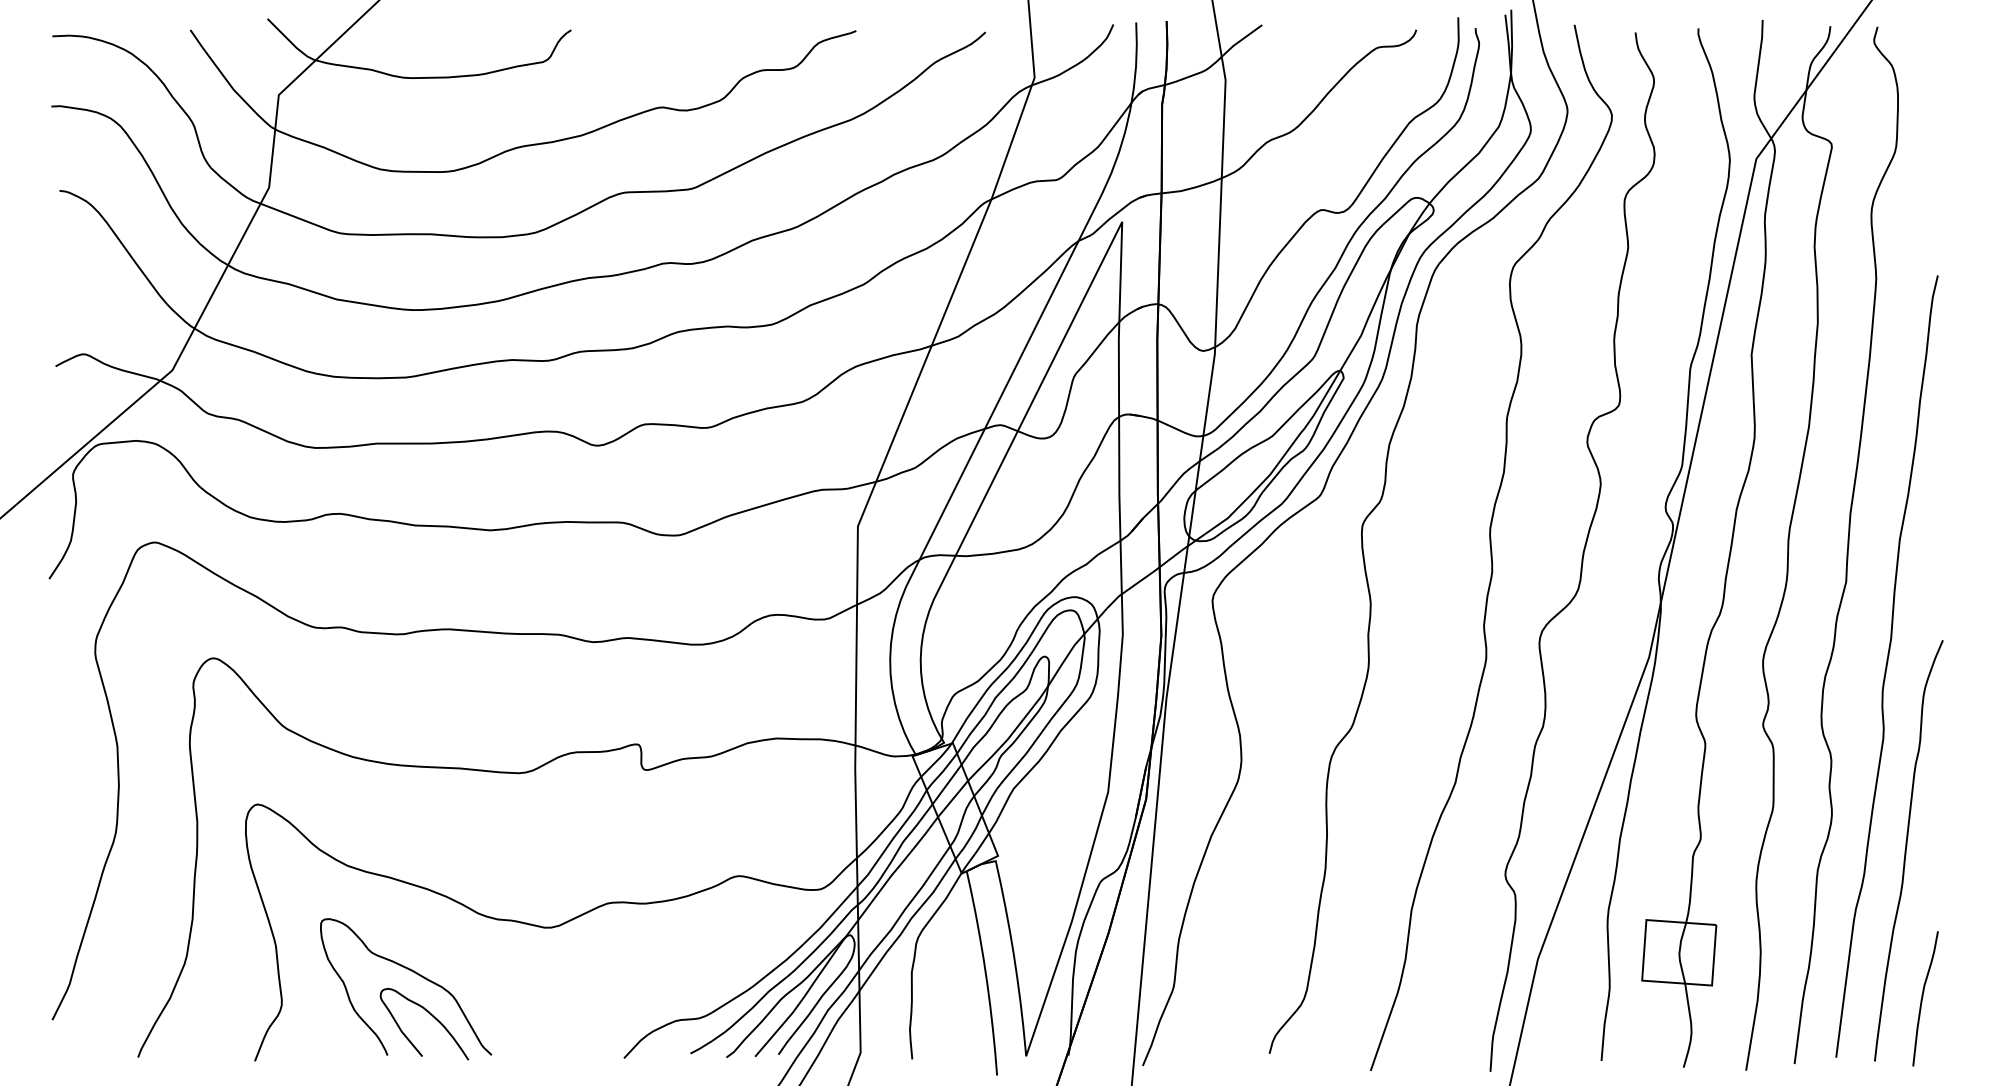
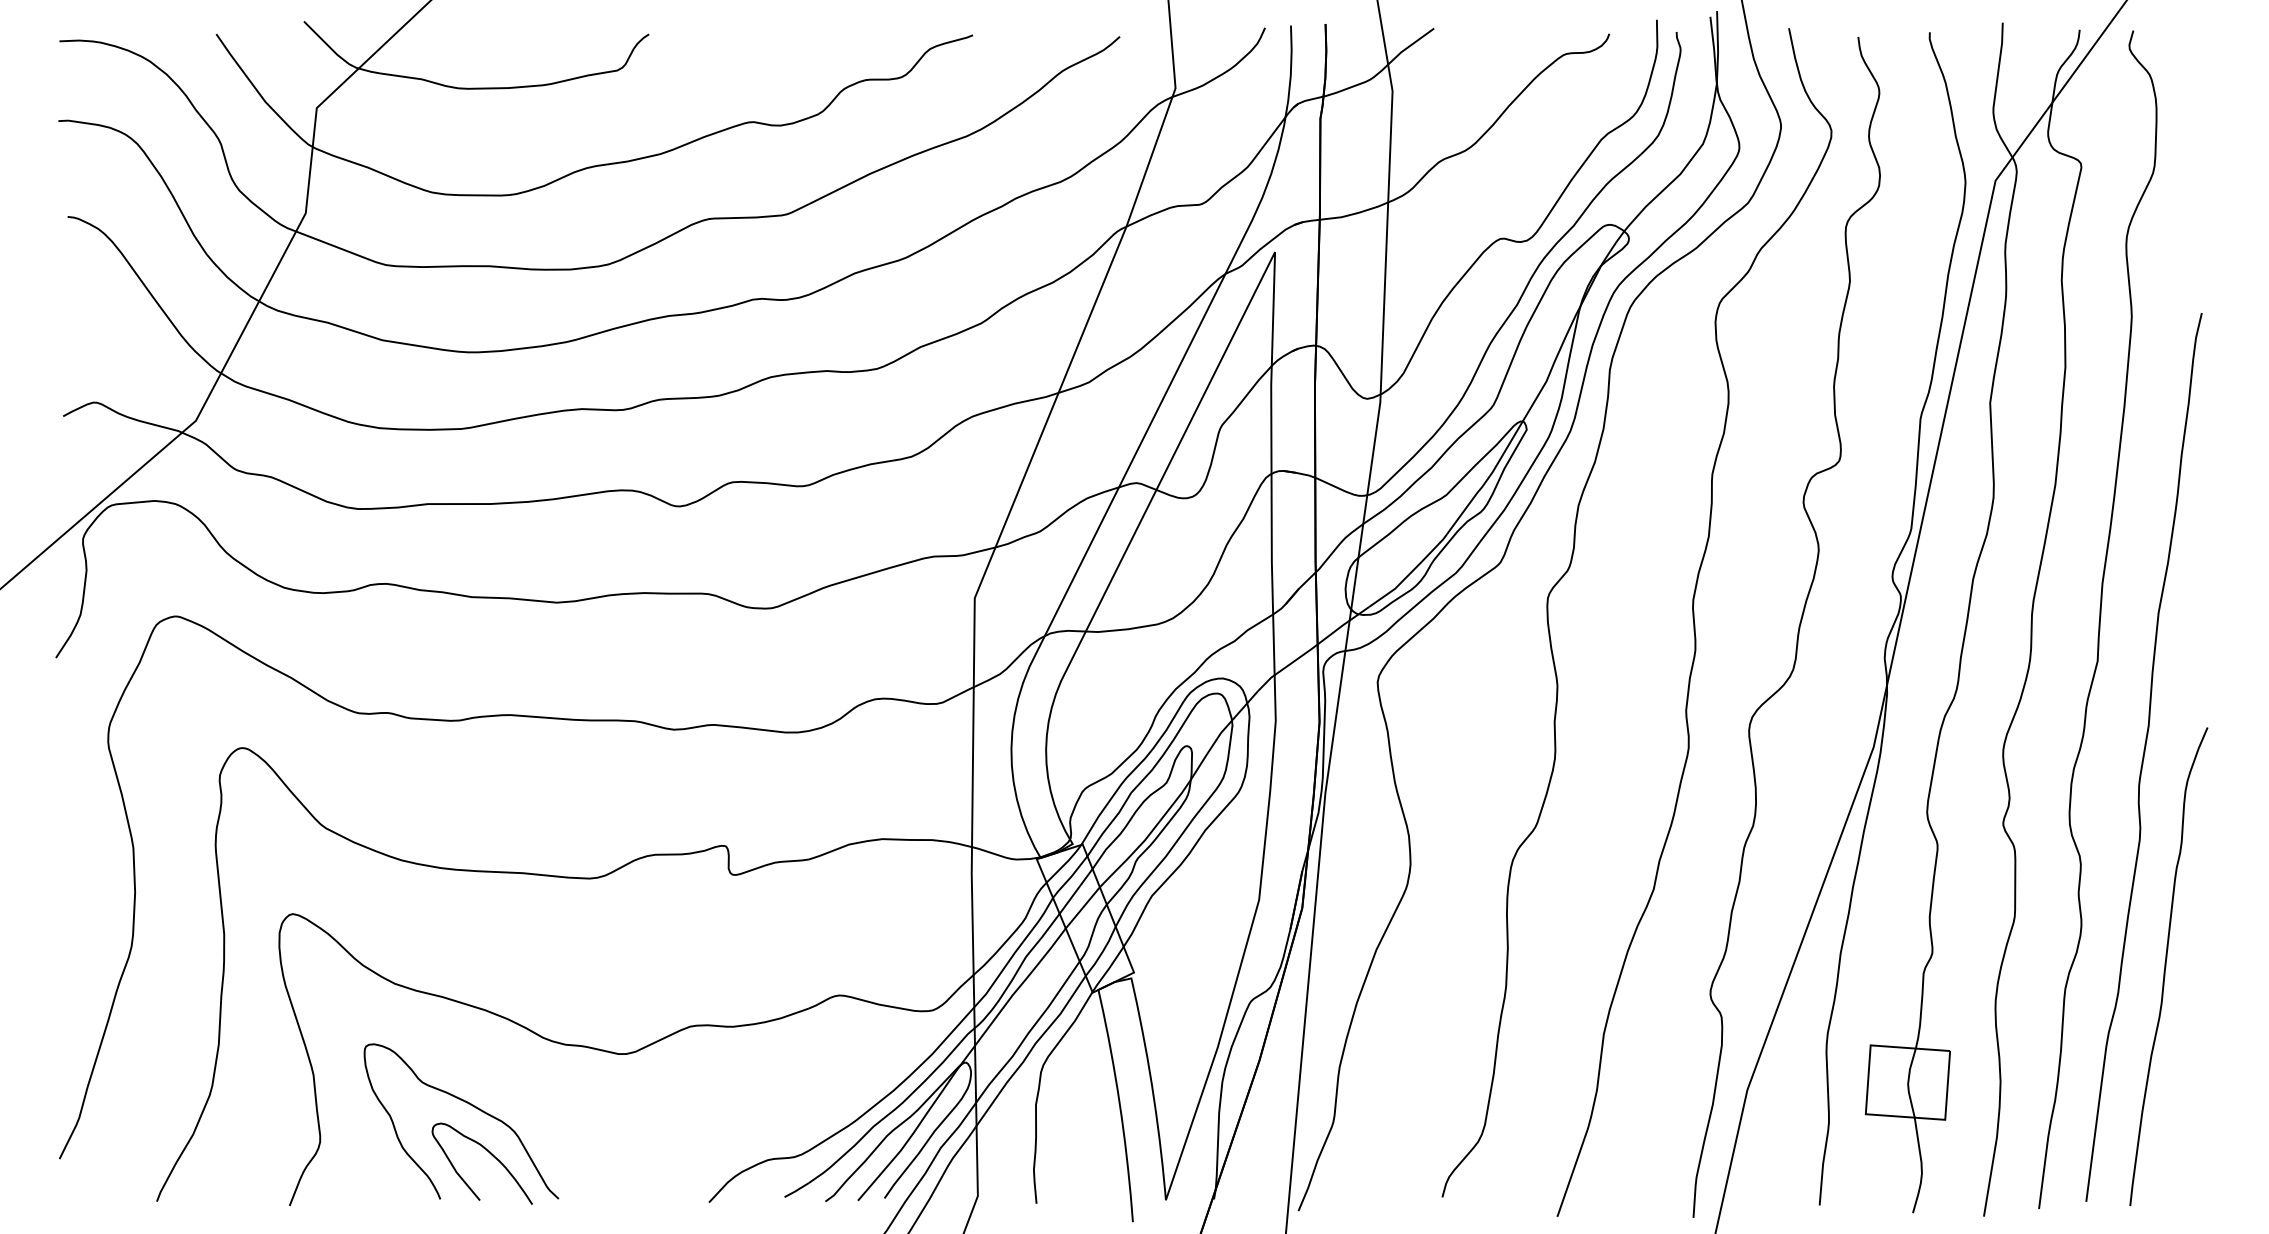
curve: (1923, 997) -> (2185, 1133), removed

